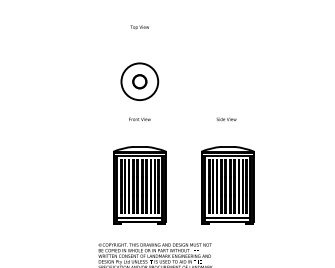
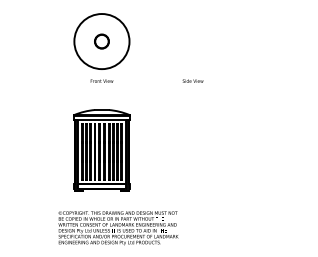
circle: (139, 81) -> (101, 41), size x1.43
part: (227, 185) -> (194, 150), removed

